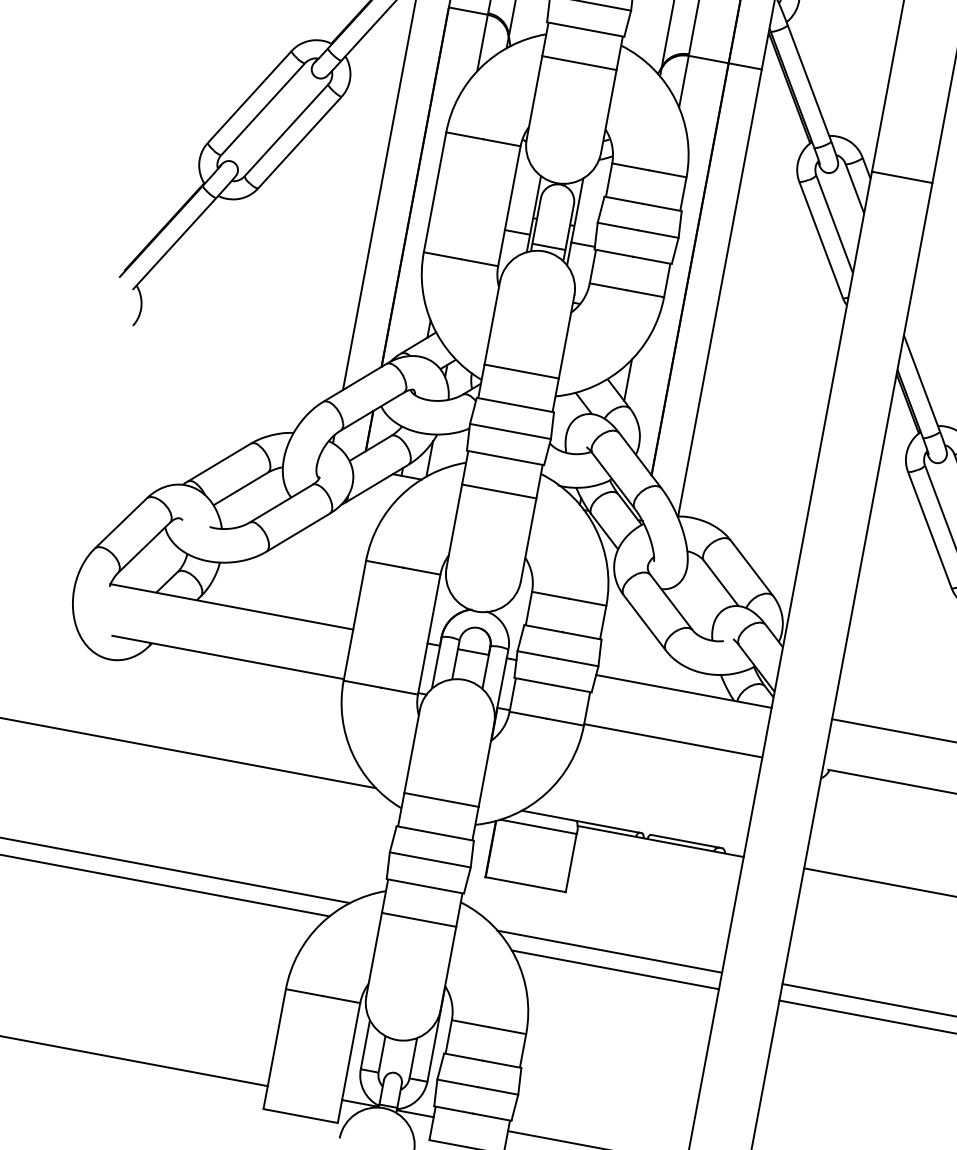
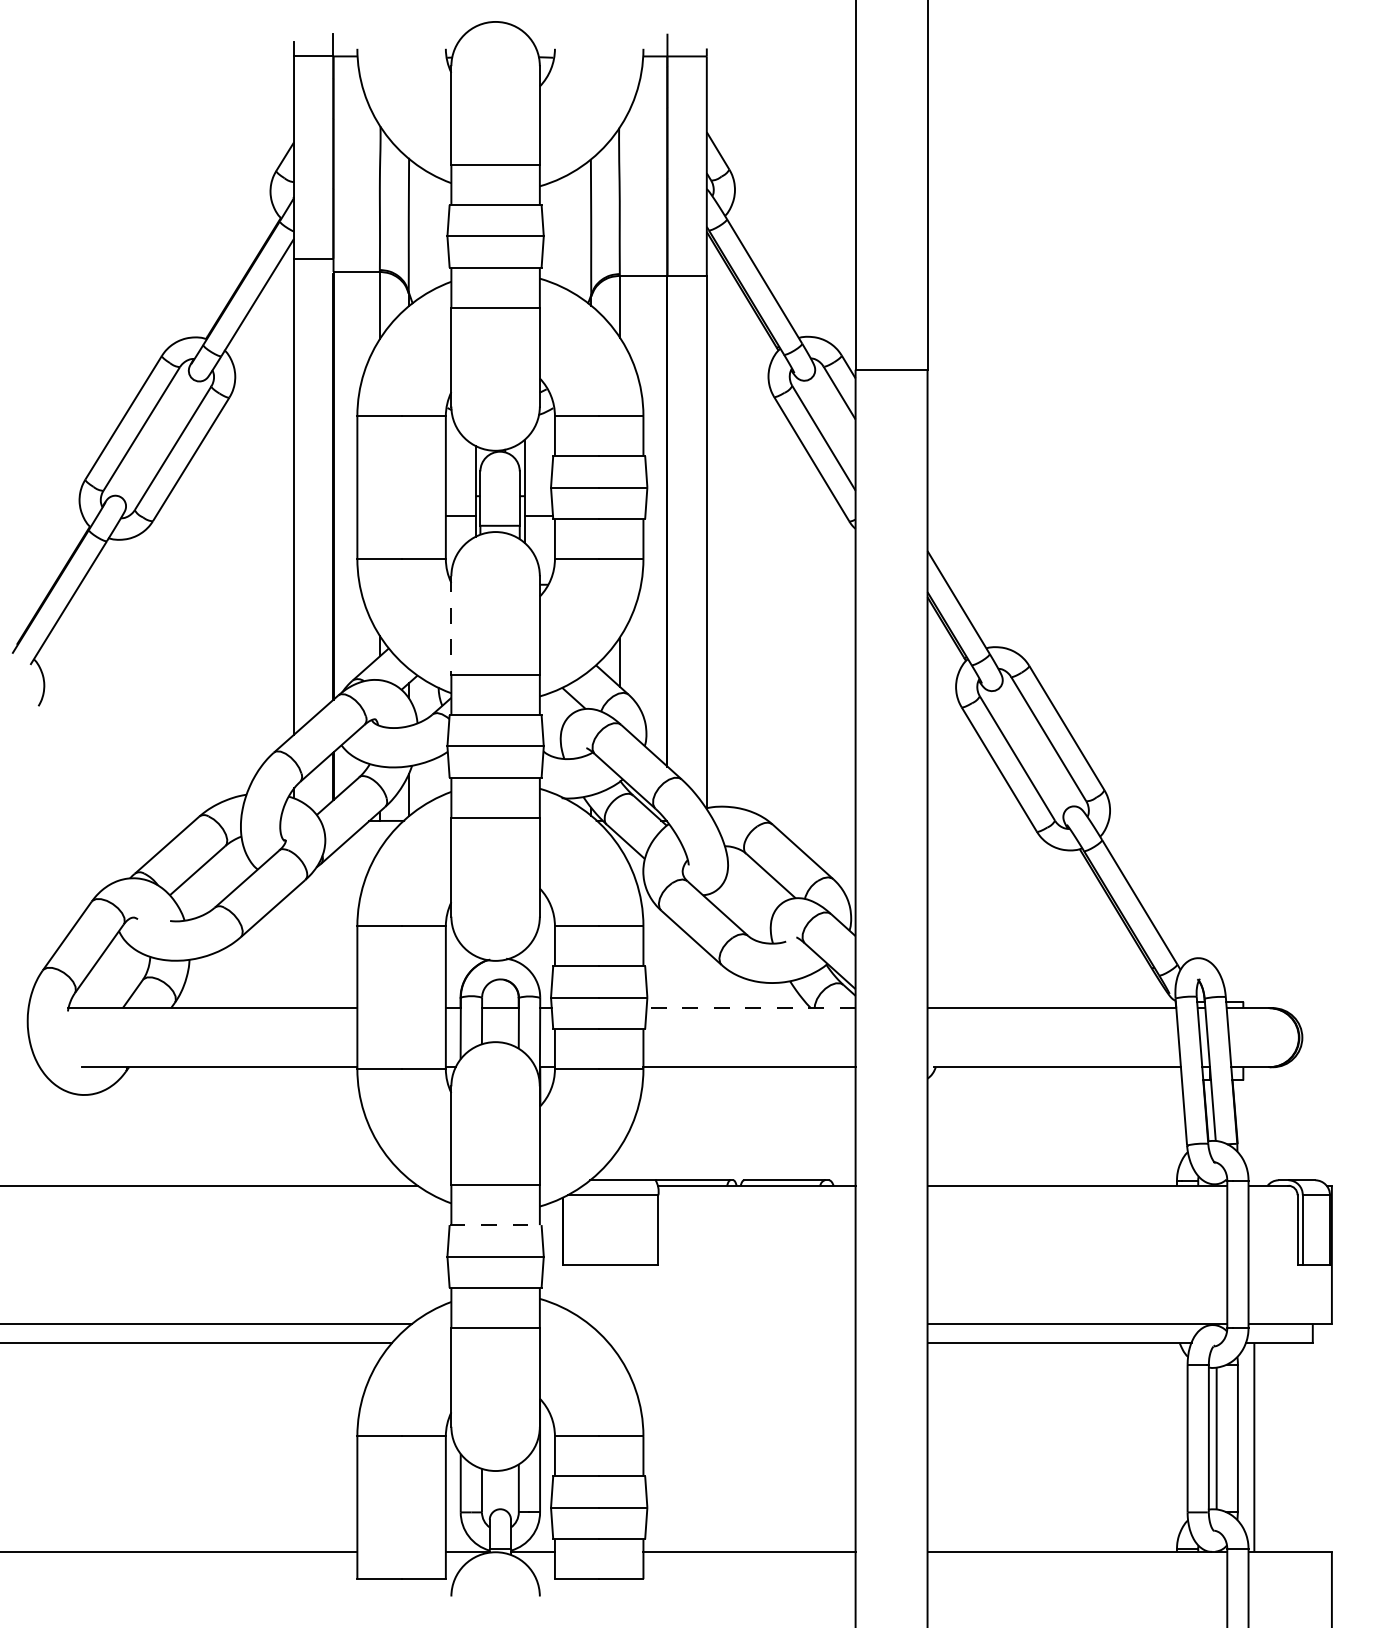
line: (492, 323) -> (451, 626), solid -> dashed
line: (683, 691) -> (750, 1008), solid -> dashed
line: (435, 833) -> (495, 1225), solid -> dashed
line: (609, 951) -> (721, 1323), removed
line: (614, 969) -> (731, 1343), removed

